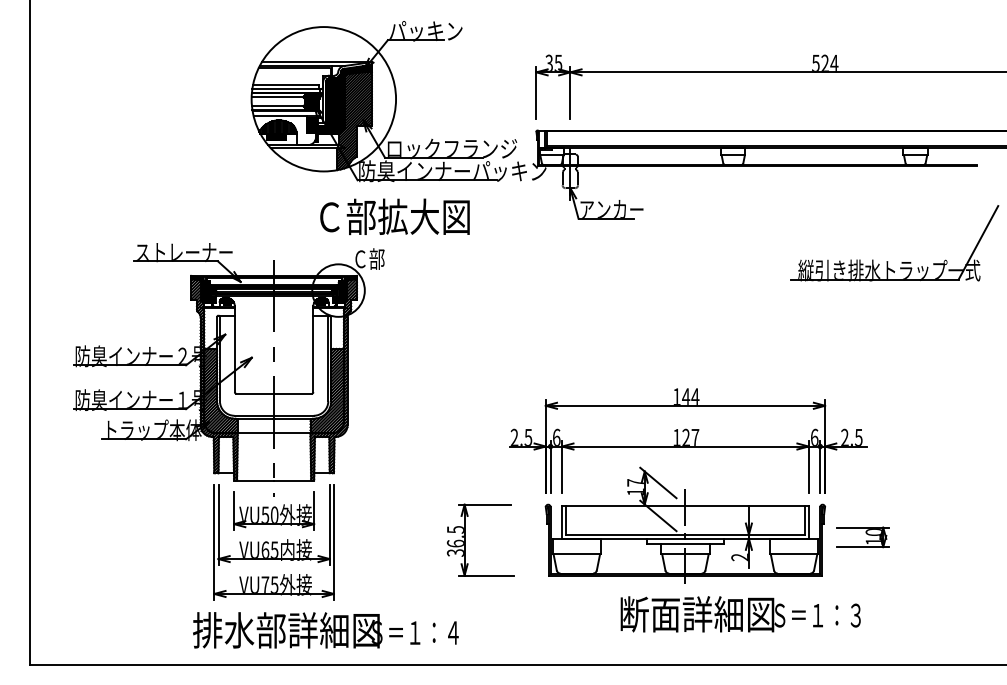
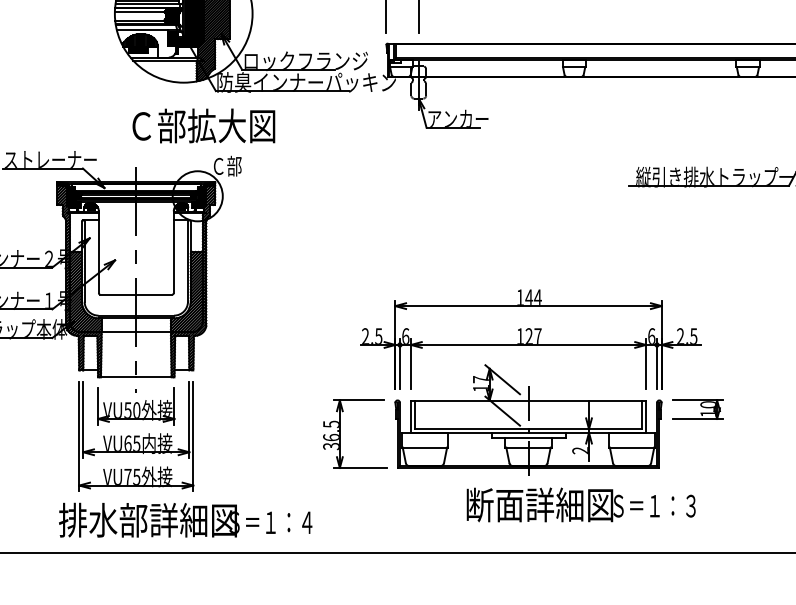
text: (394, 216) -> (203, 125), moved
part: (862, 537) -> (697, 409), moved
part: (465, 539) -> (340, 433), moved

